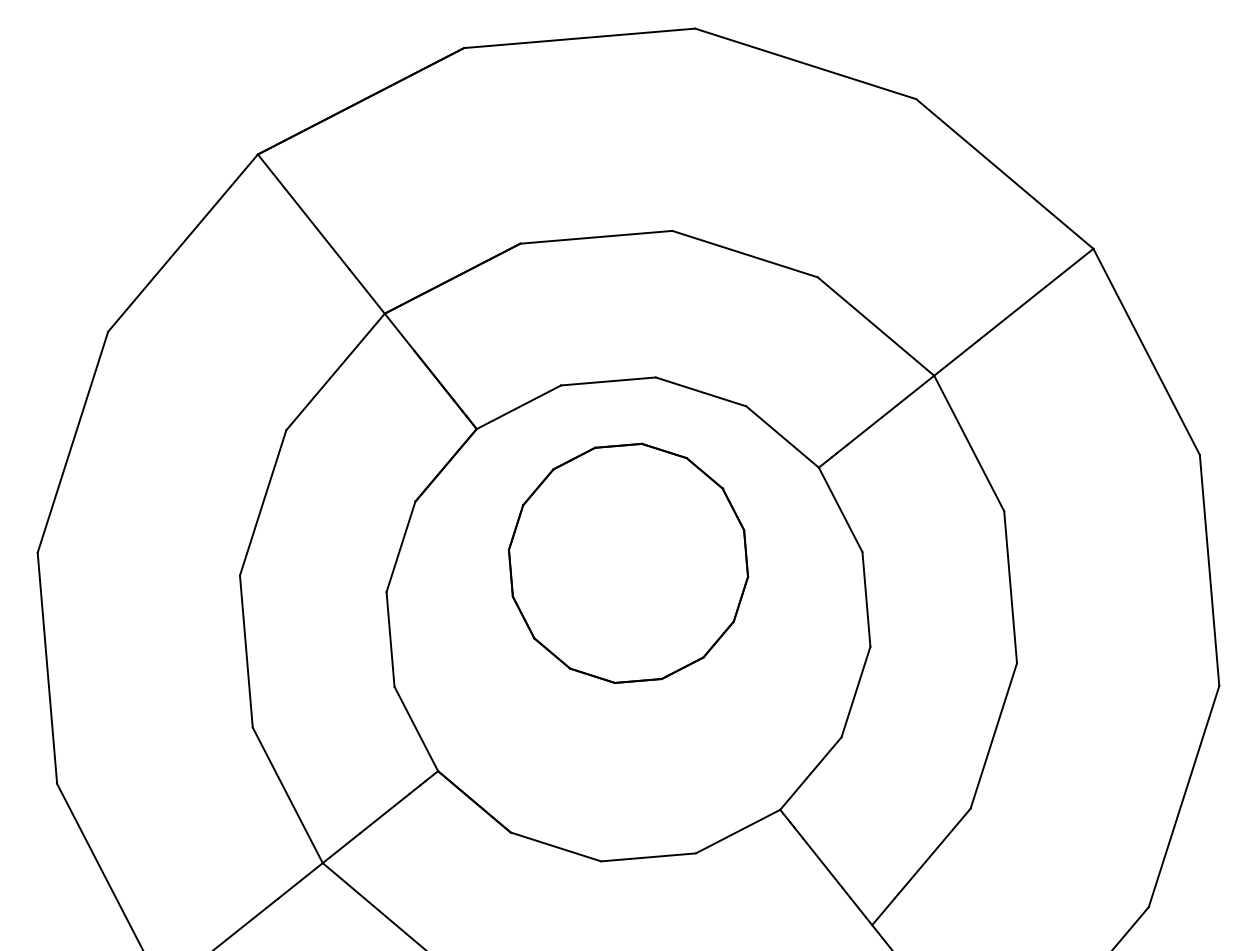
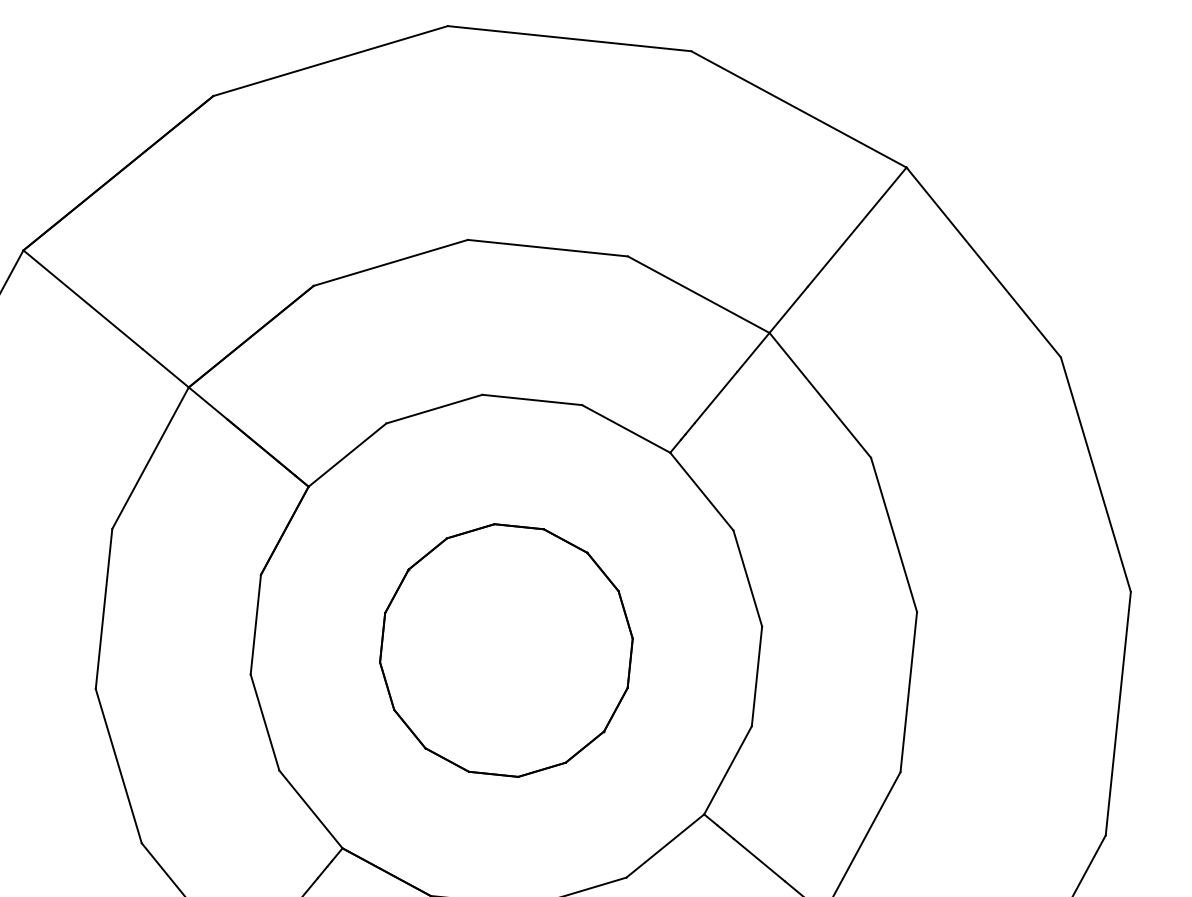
part: (628, 562) -> (506, 649), moved

